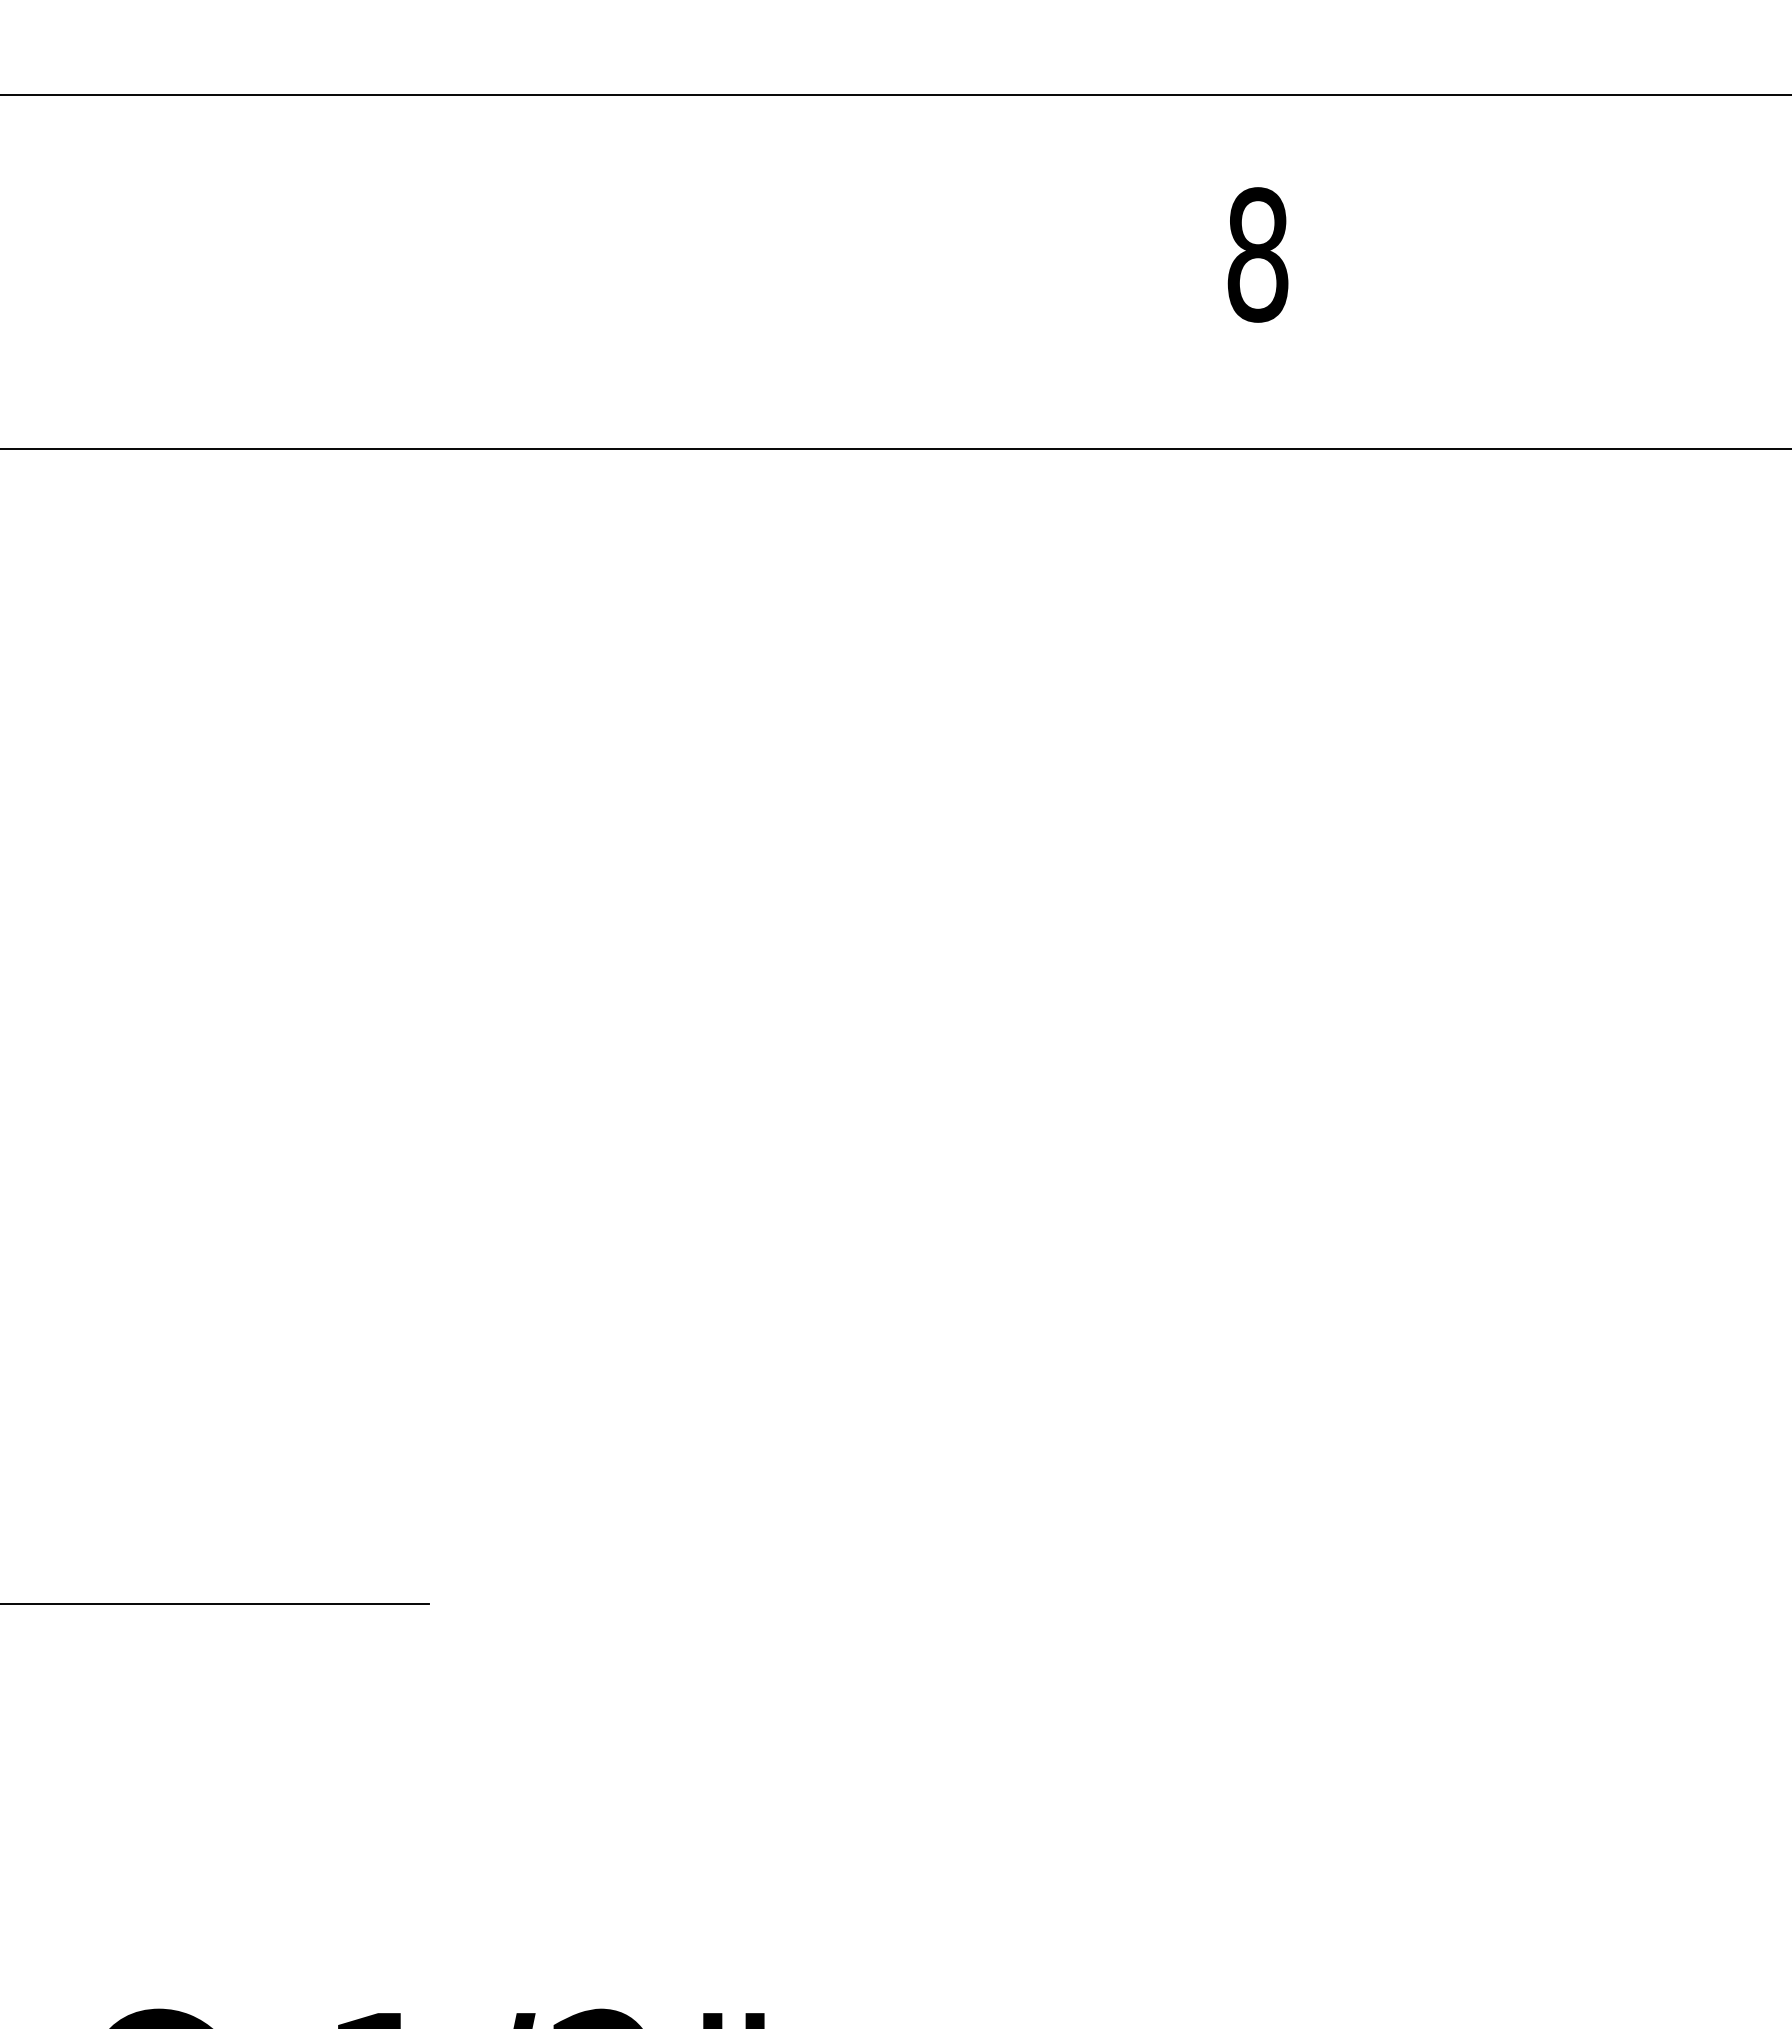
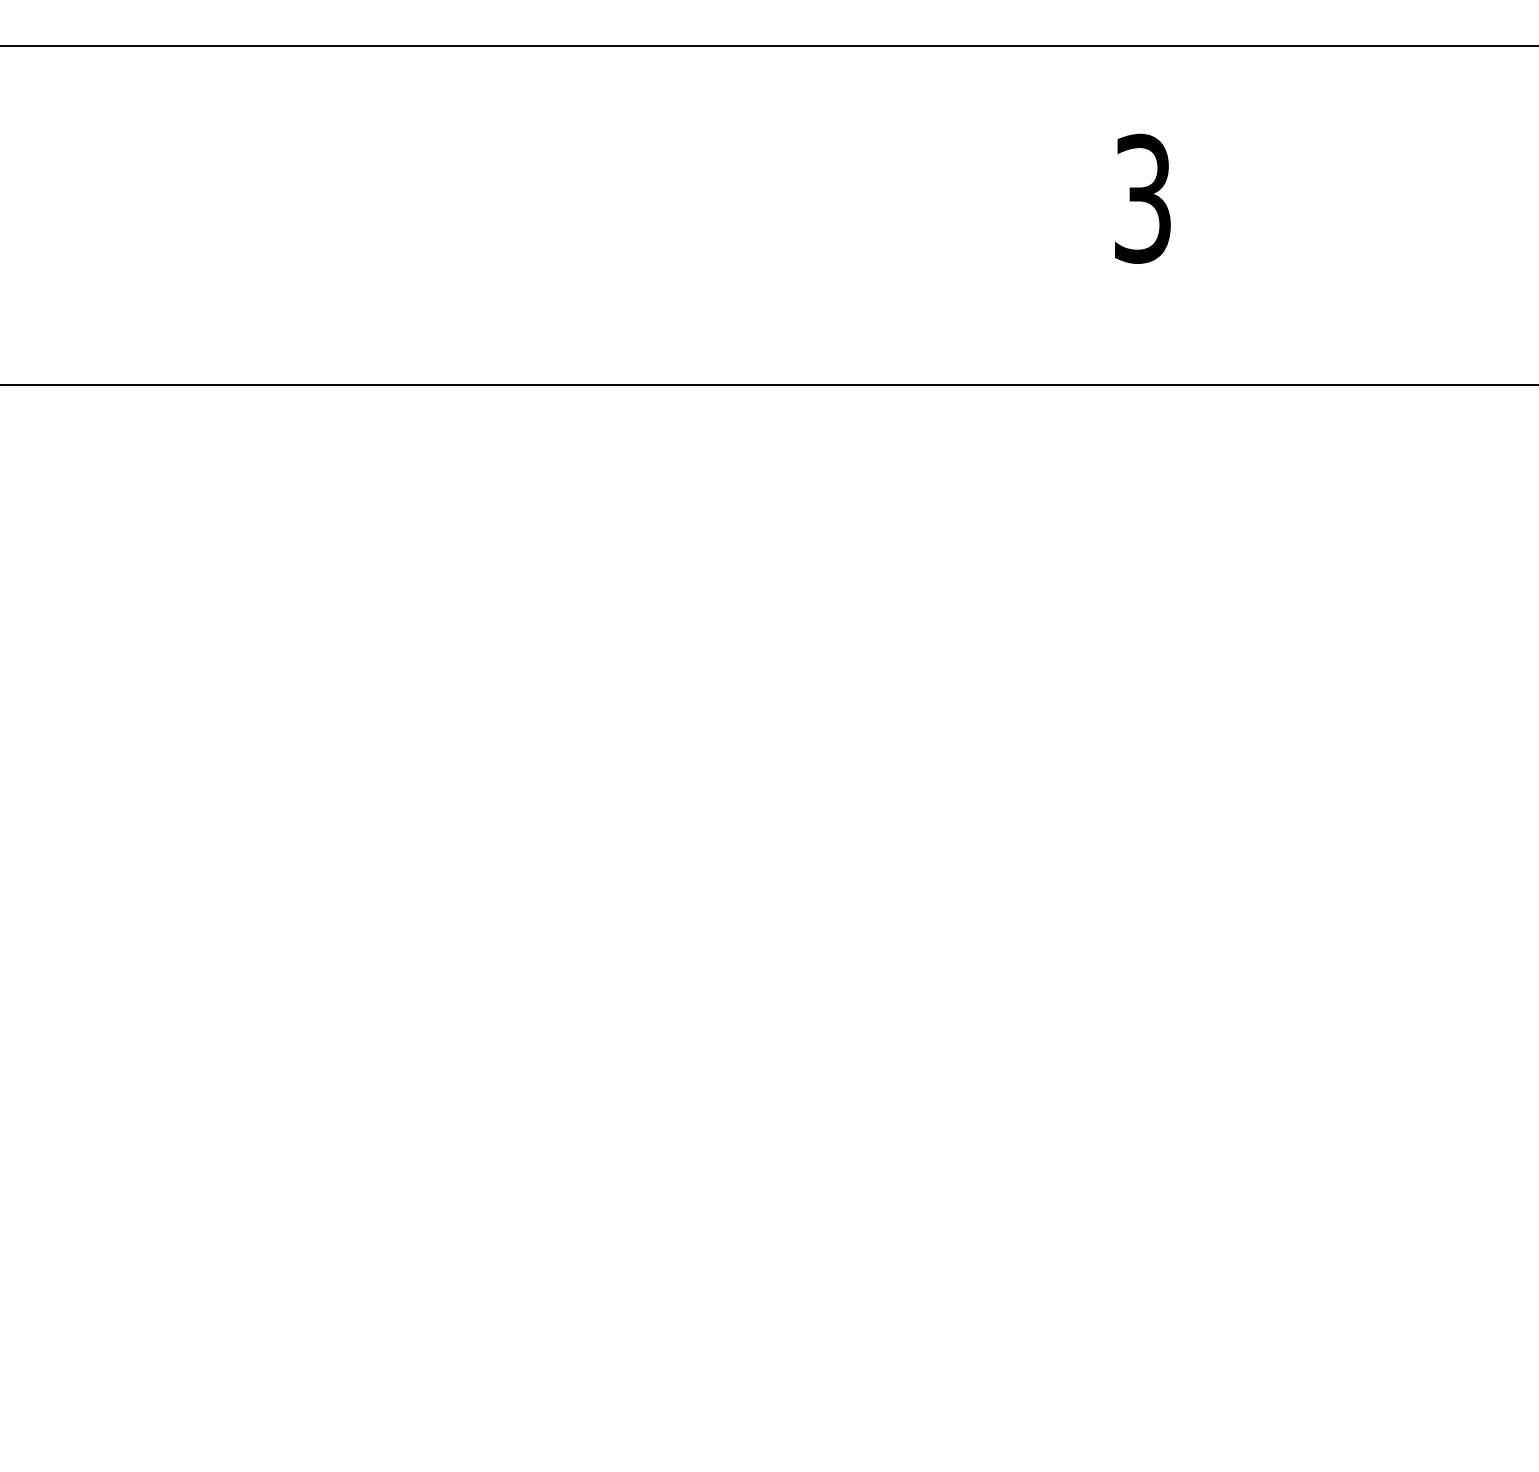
text: (1257, 254) -> (1142, 198), 8 -> 3

